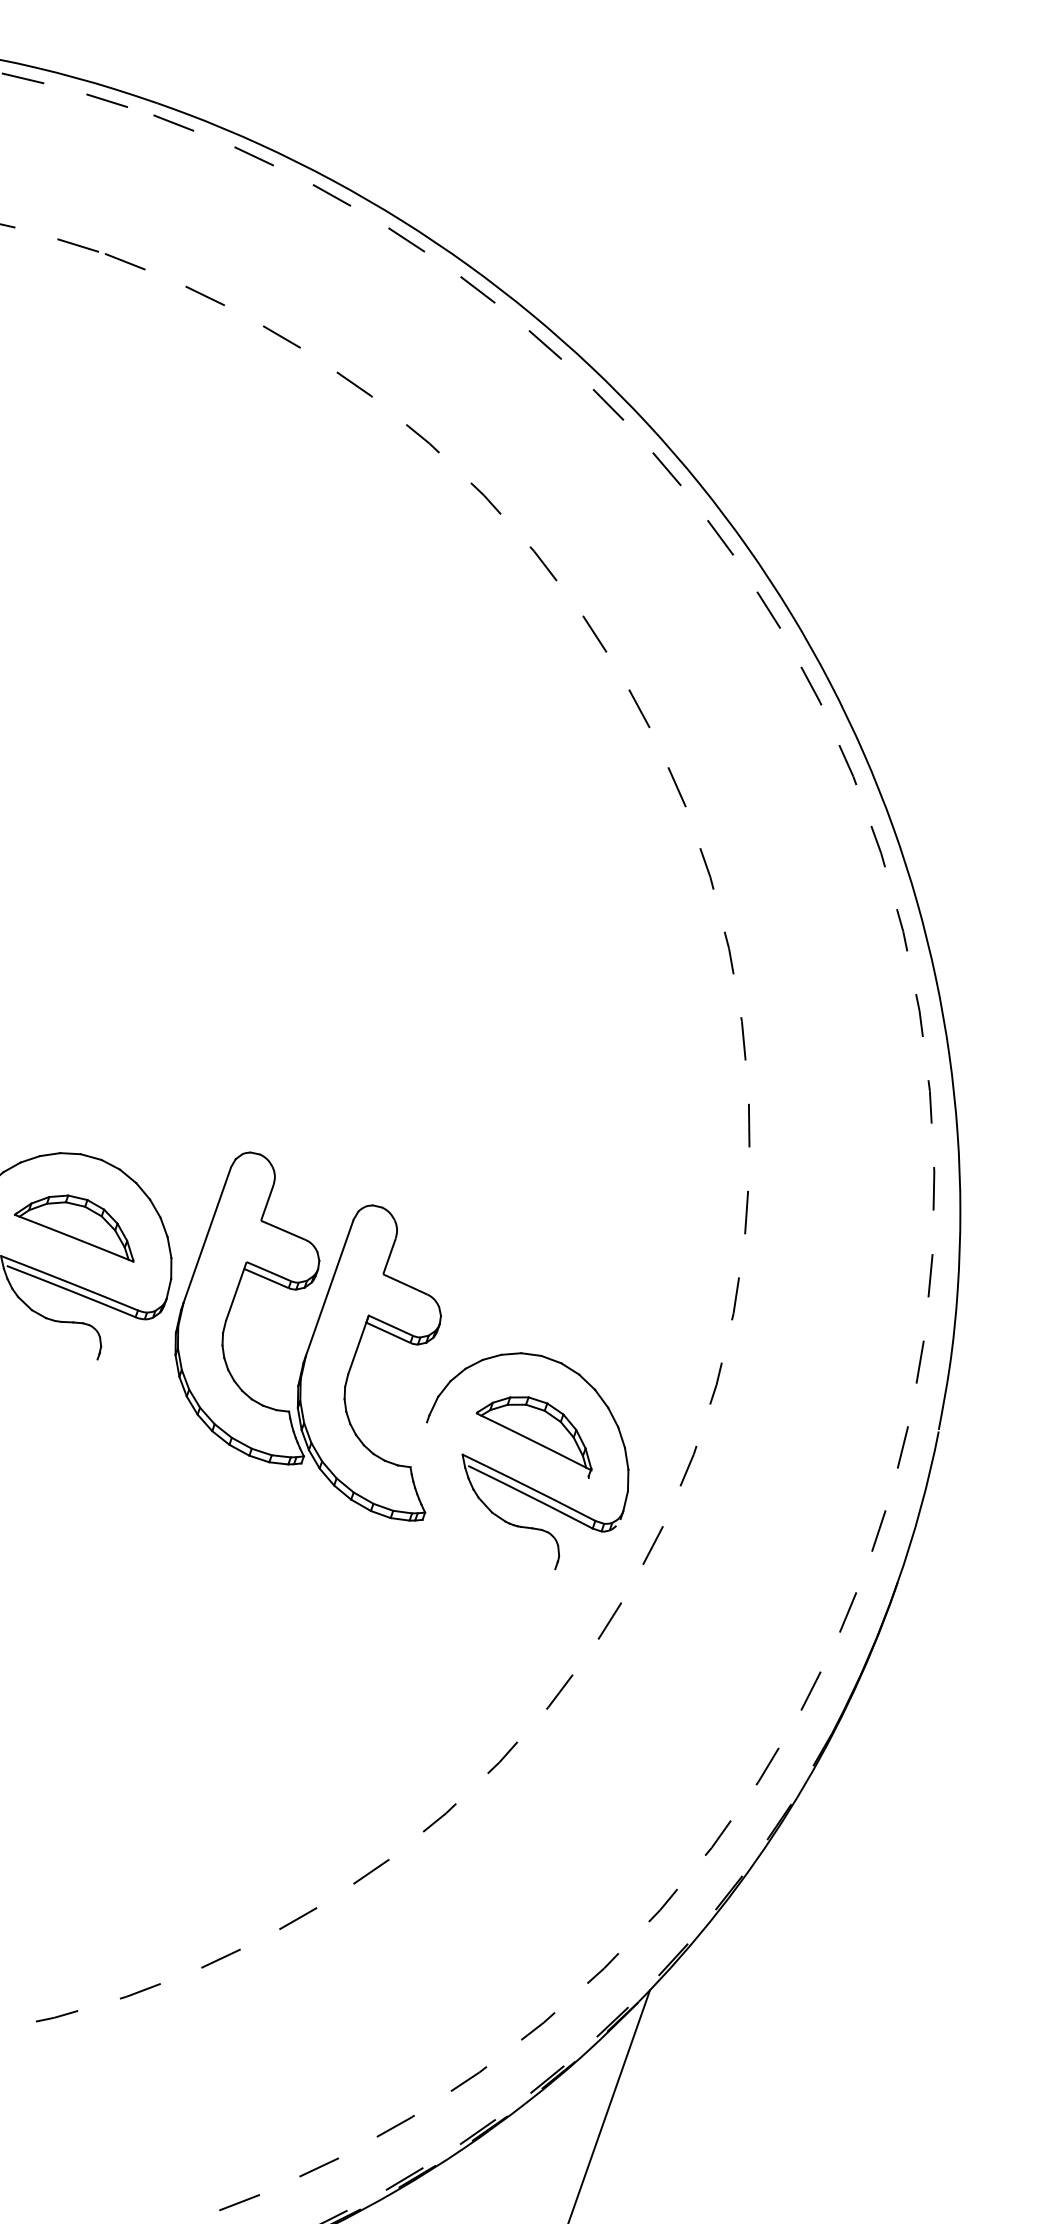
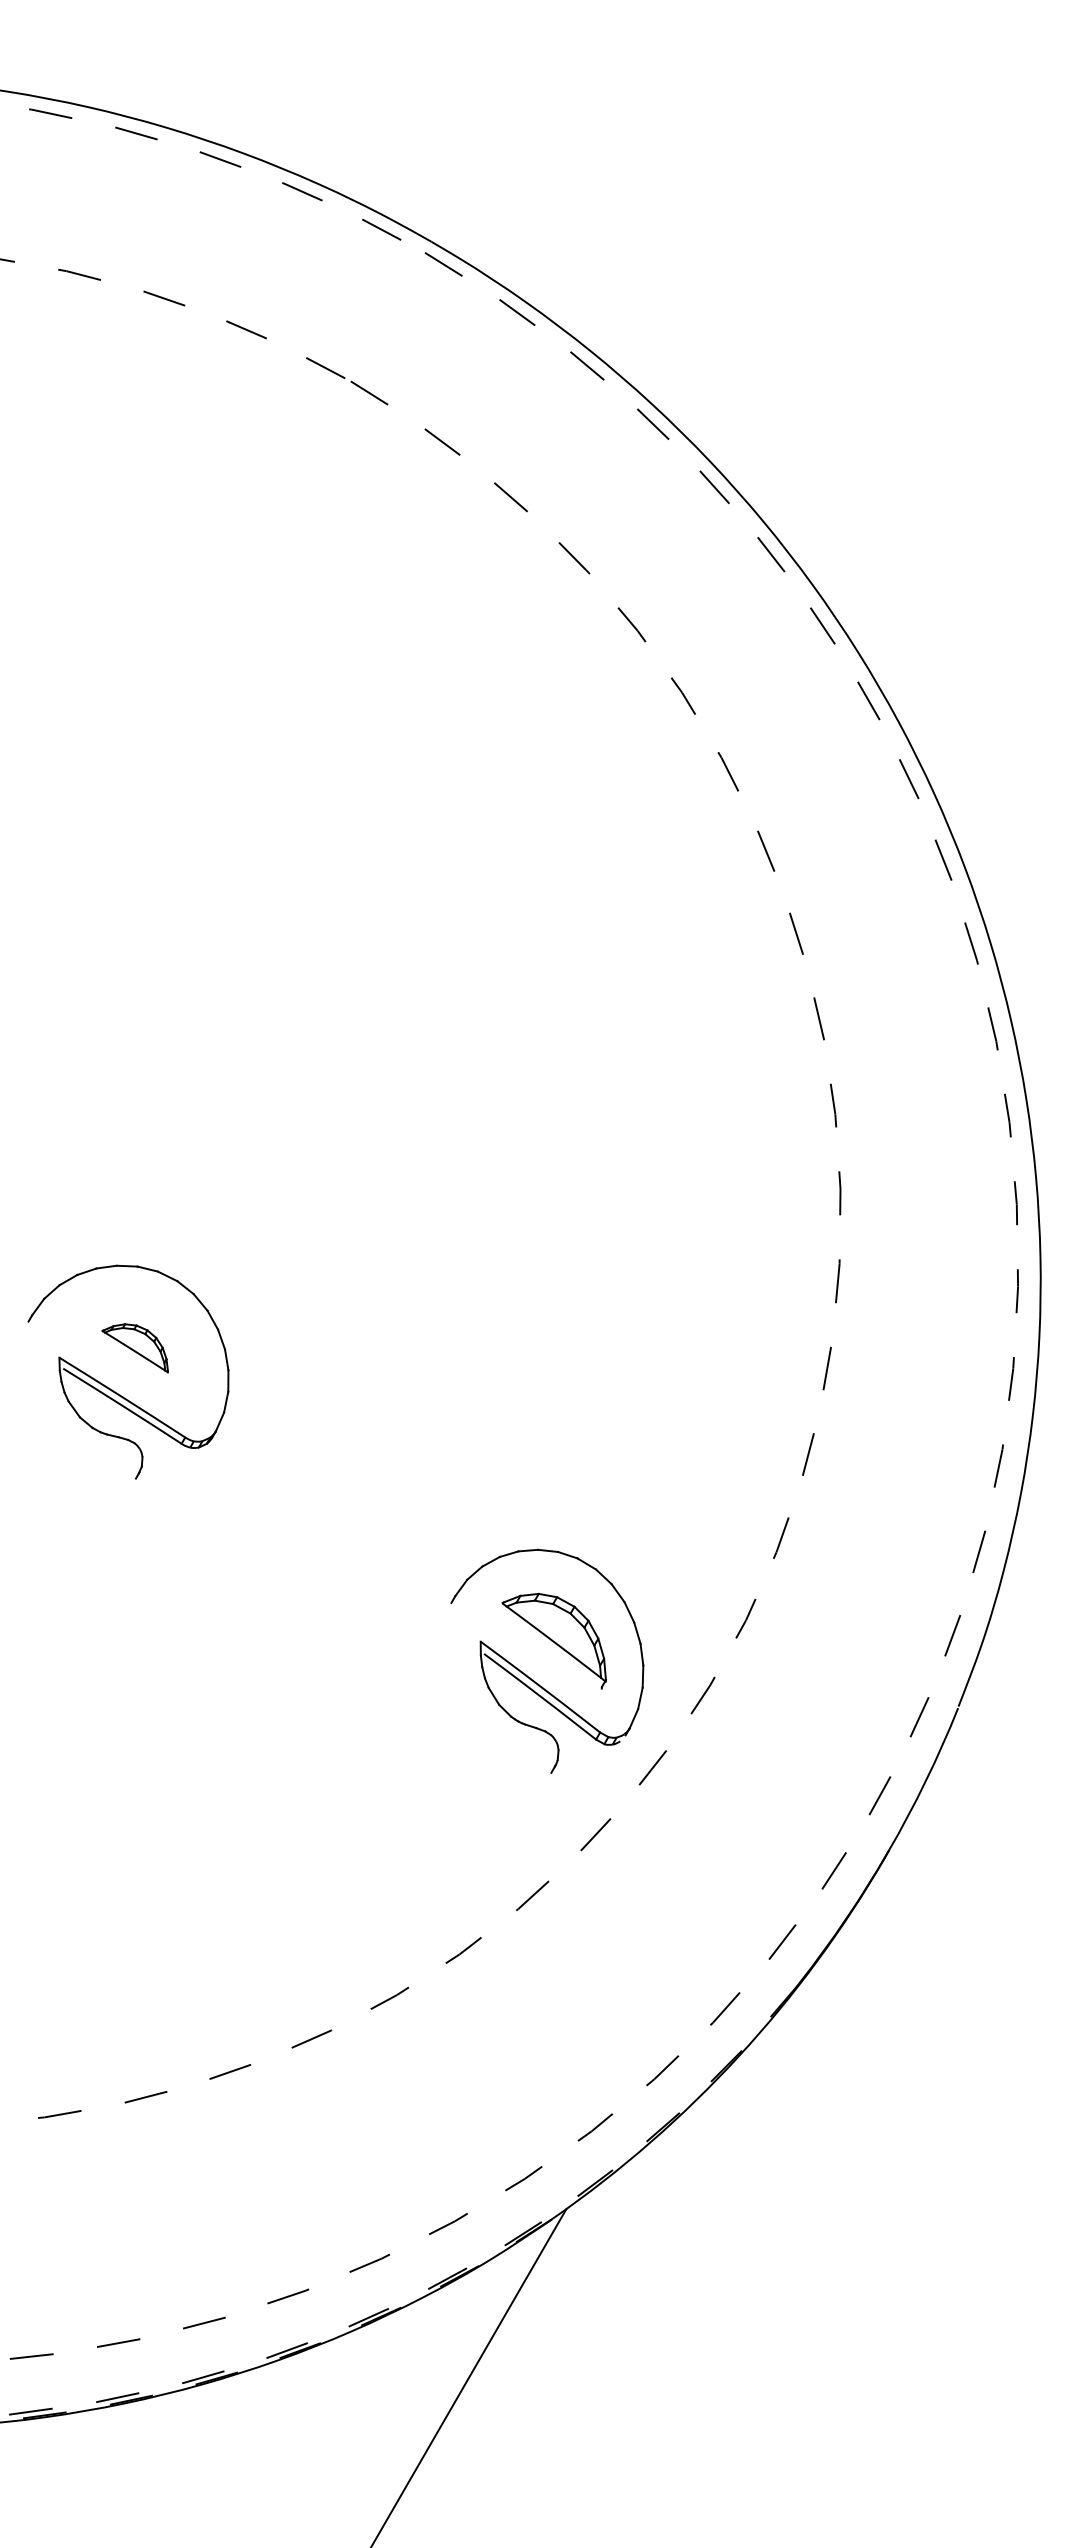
part: (72, 1233) -> (134, 1348), size x0.6
part: (308, 1340) -> (349, 1499), removed

